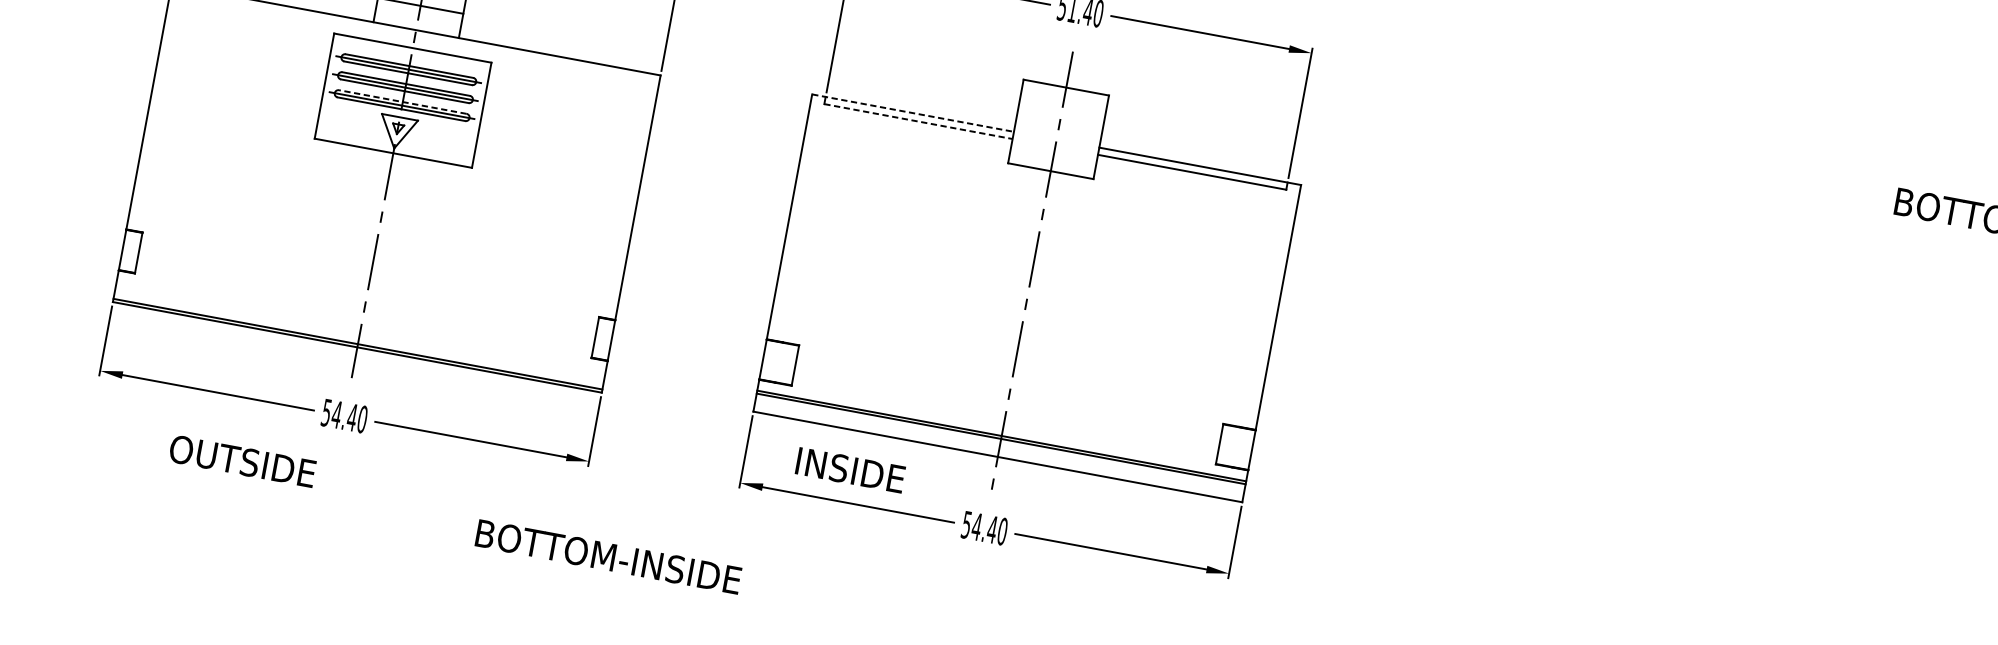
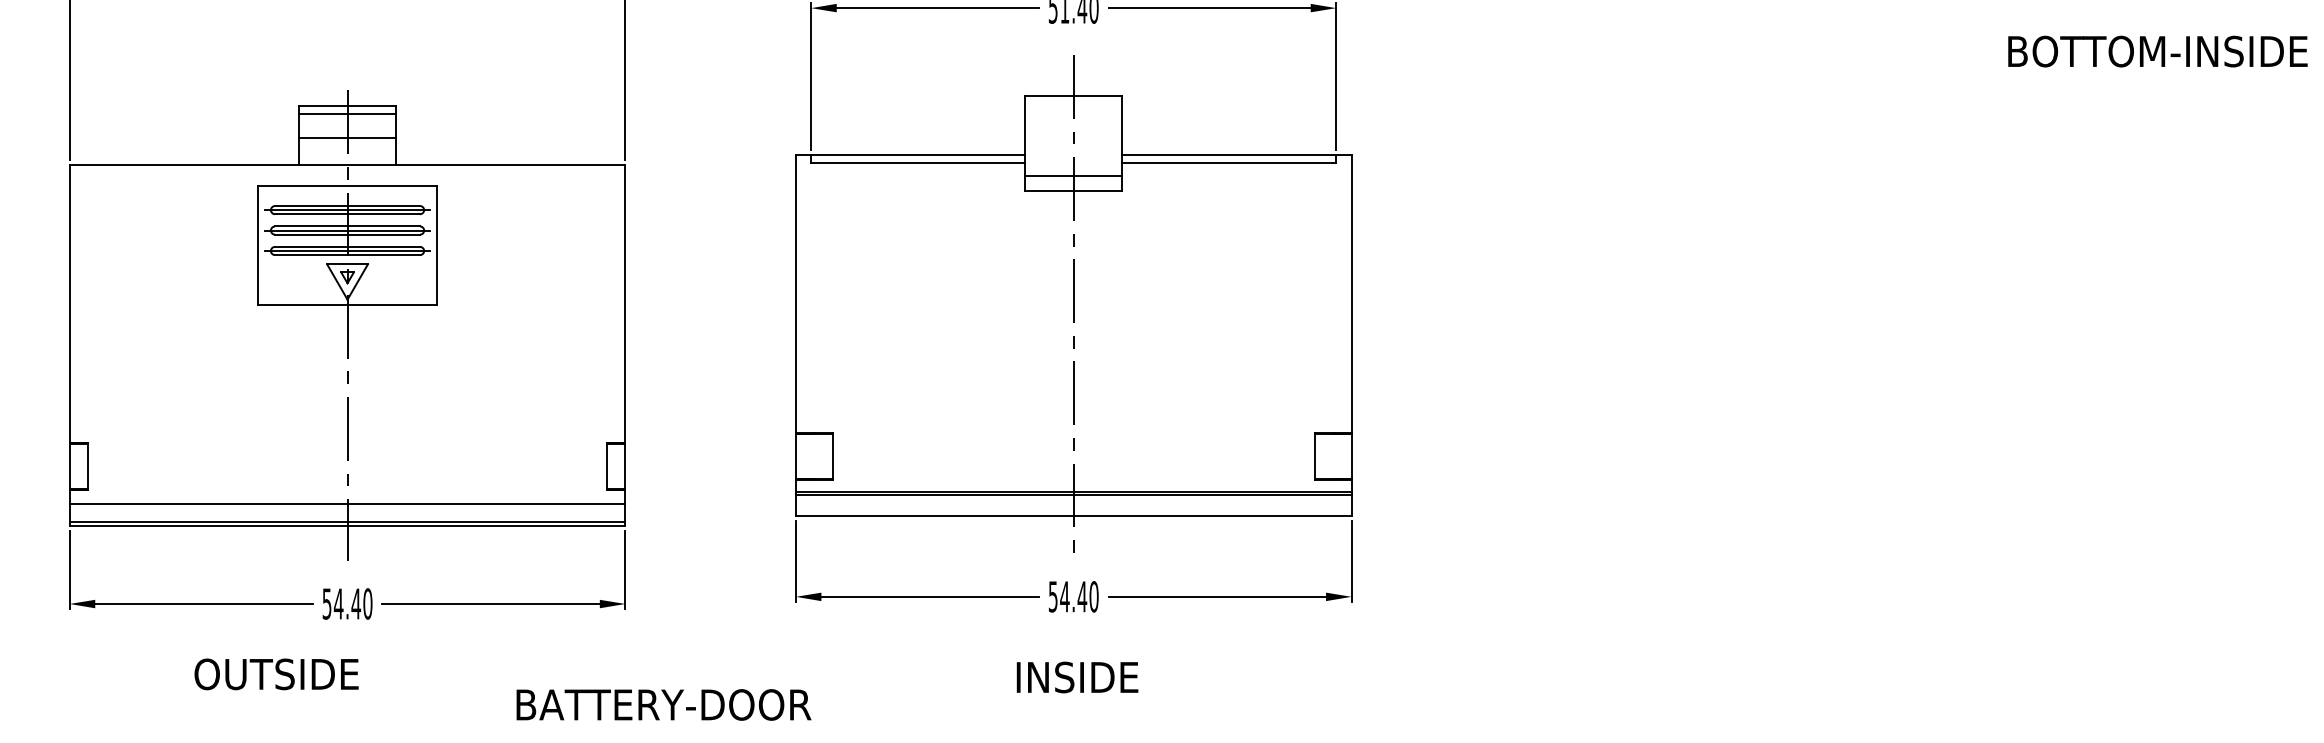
line: (402, 101) -> (347, 246), dashed -> solid
line: (913, 113) -> (910, 155), dashed -> solid
line: (918, 121) -> (918, 163), dashed -> solid
line: (1053, 157) -> (1073, 175), added
line: (360, 328) -> (347, 504), added
text: (242, 461) -> (276, 674), moved
text: (850, 470) -> (1077, 677), moved
text: (618, 558) -> (677, 704), BOTTOM-INSIDE -> BATTERY-DOOR

